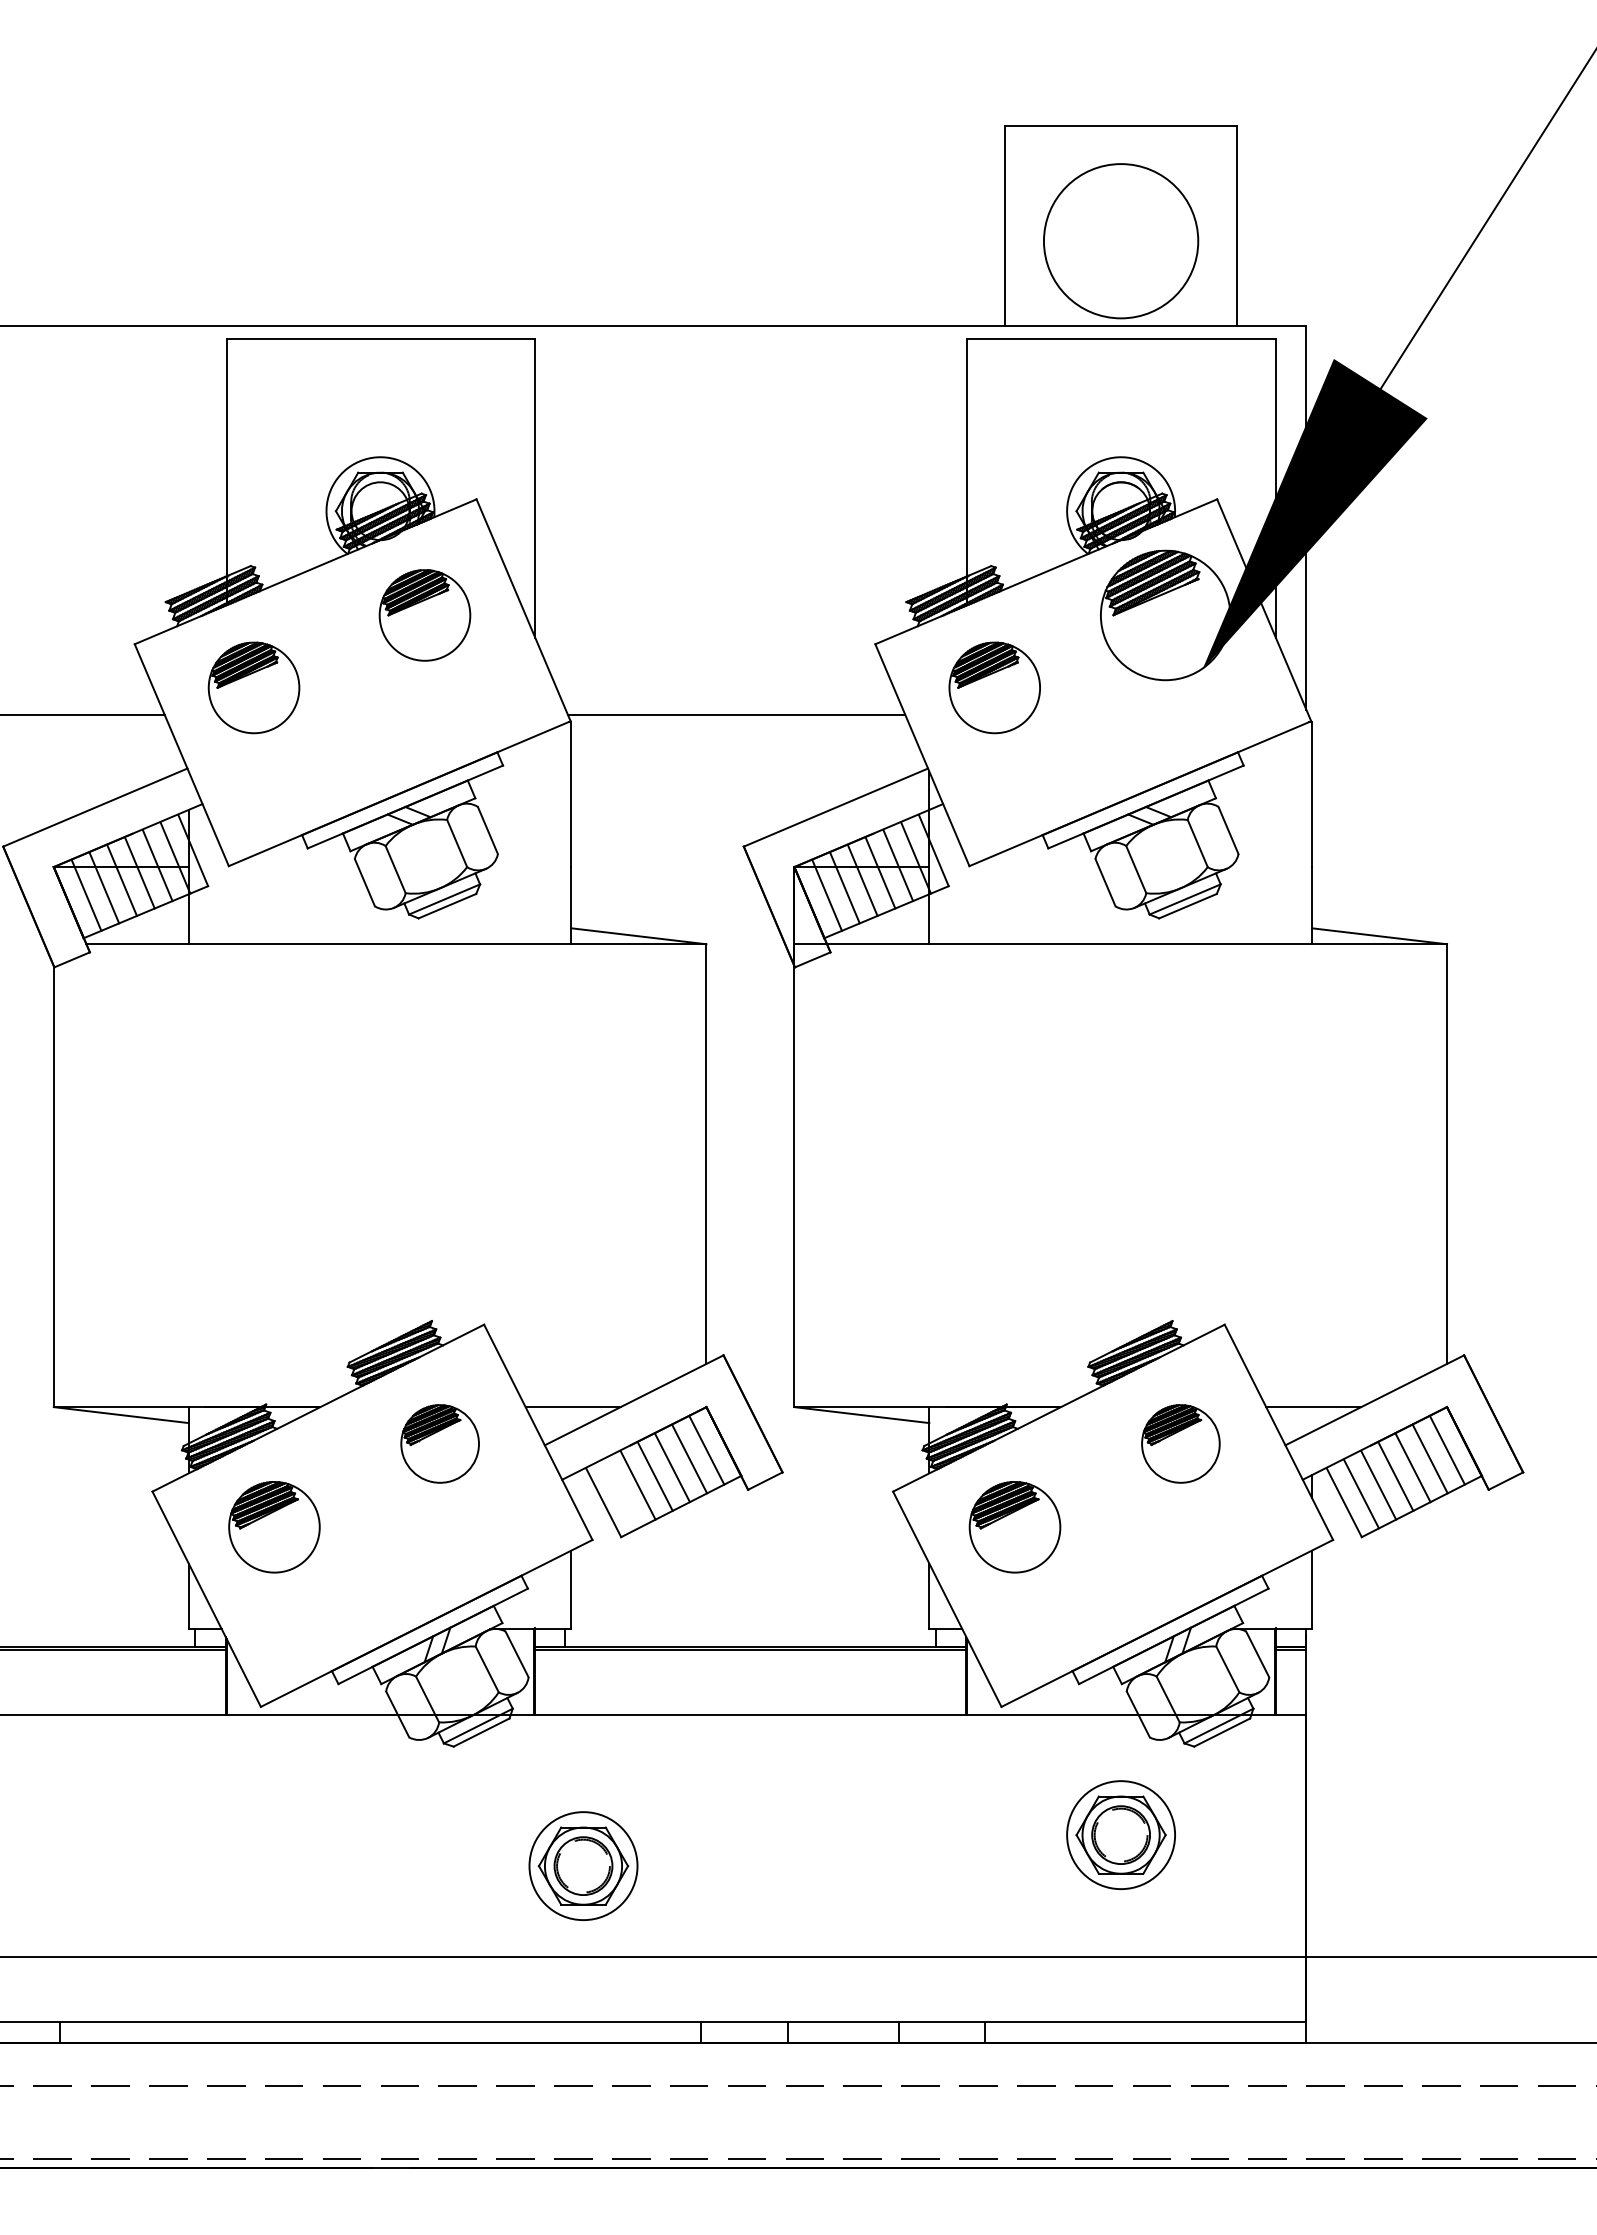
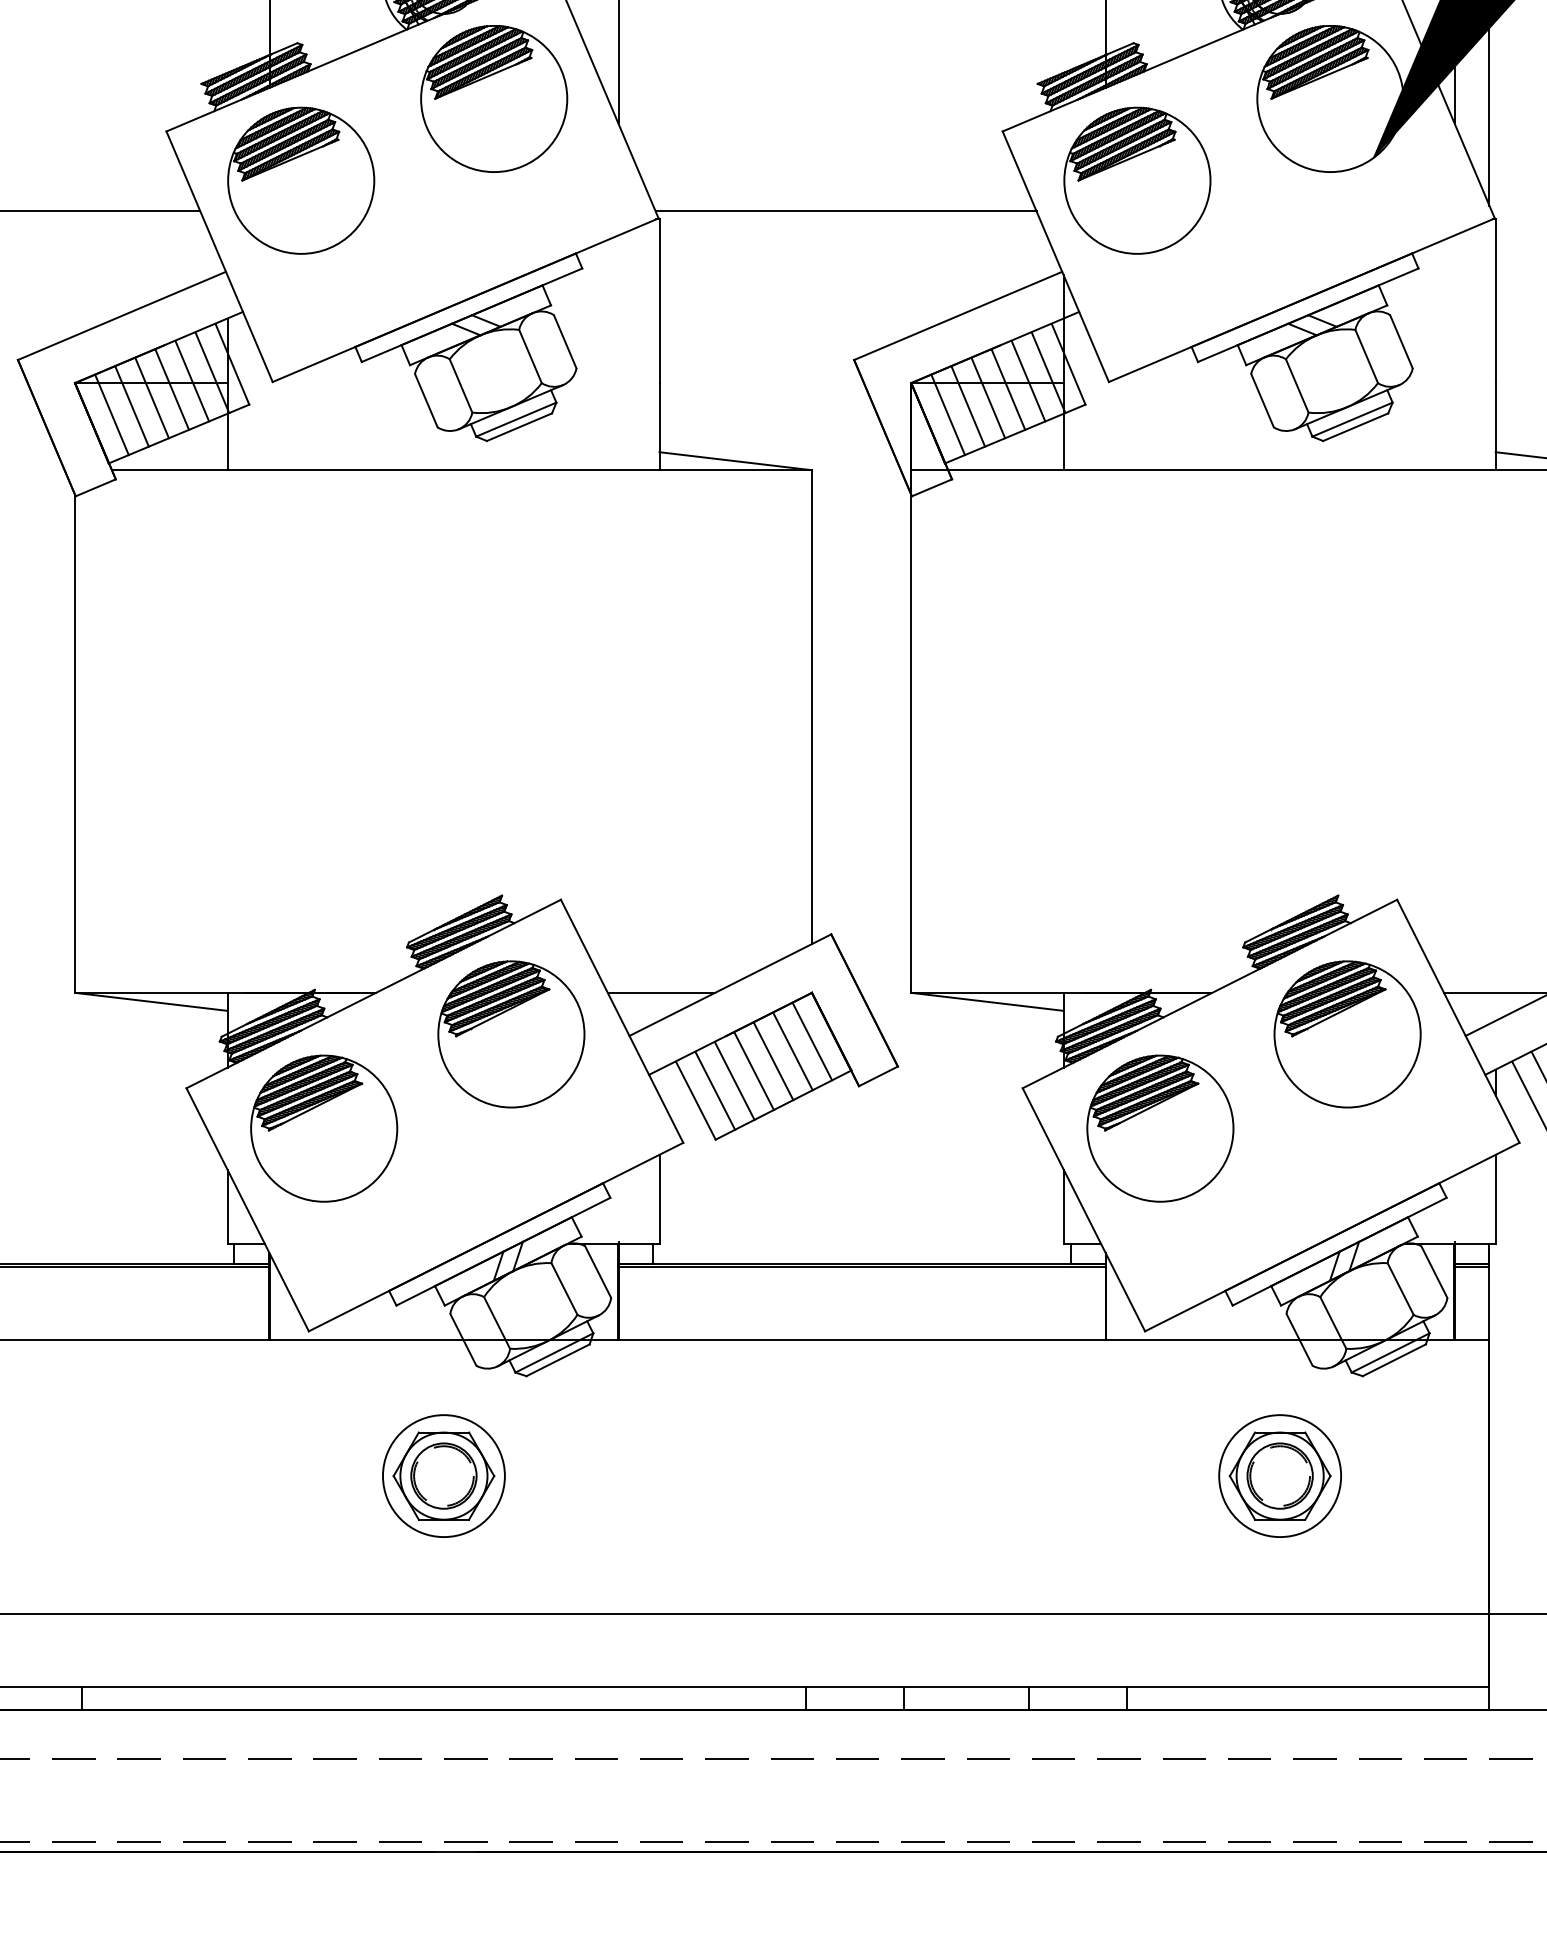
part: (424, 615) -> (493, 99), size x1.43
part: (253, 687) -> (300, 180), size x1.43
part: (994, 687) -> (1137, 180), size x1.43
part: (439, 1443) -> (510, 1033), size x1.67
part: (1180, 1443) -> (1347, 1033), size x1.67
line: (620, 1493) -> (714, 1090), added
part: (274, 1526) -> (324, 1127), size x1.43
part: (1014, 1526) -> (1159, 1127), size x1.43
part: (583, 1865) -> (443, 1475), moved

